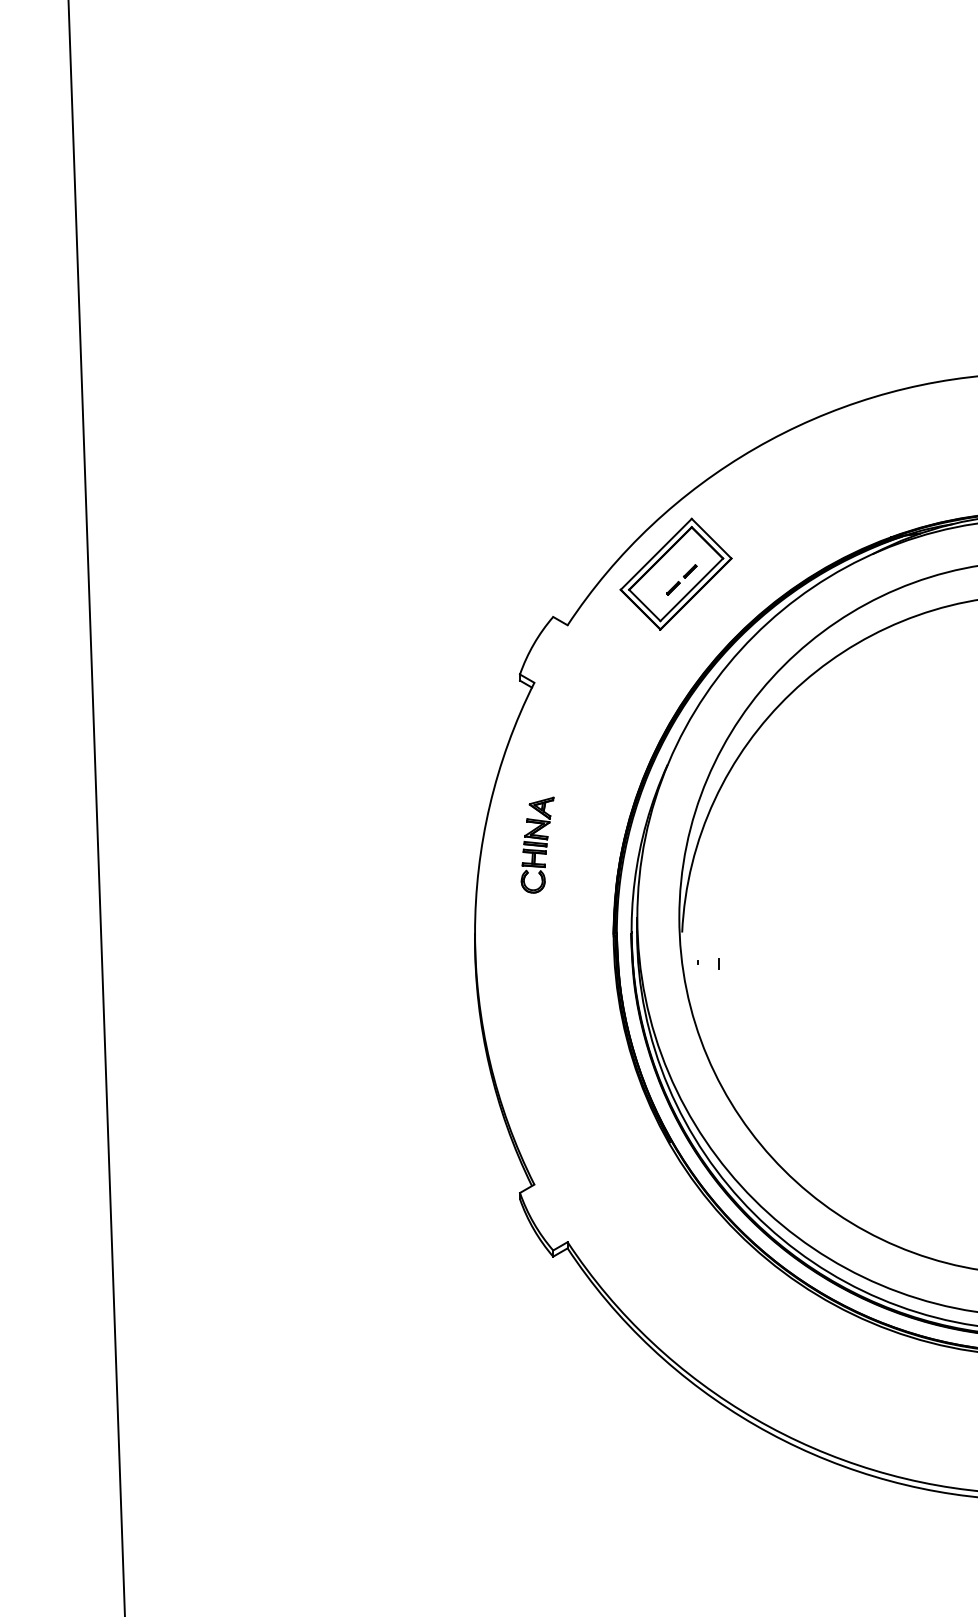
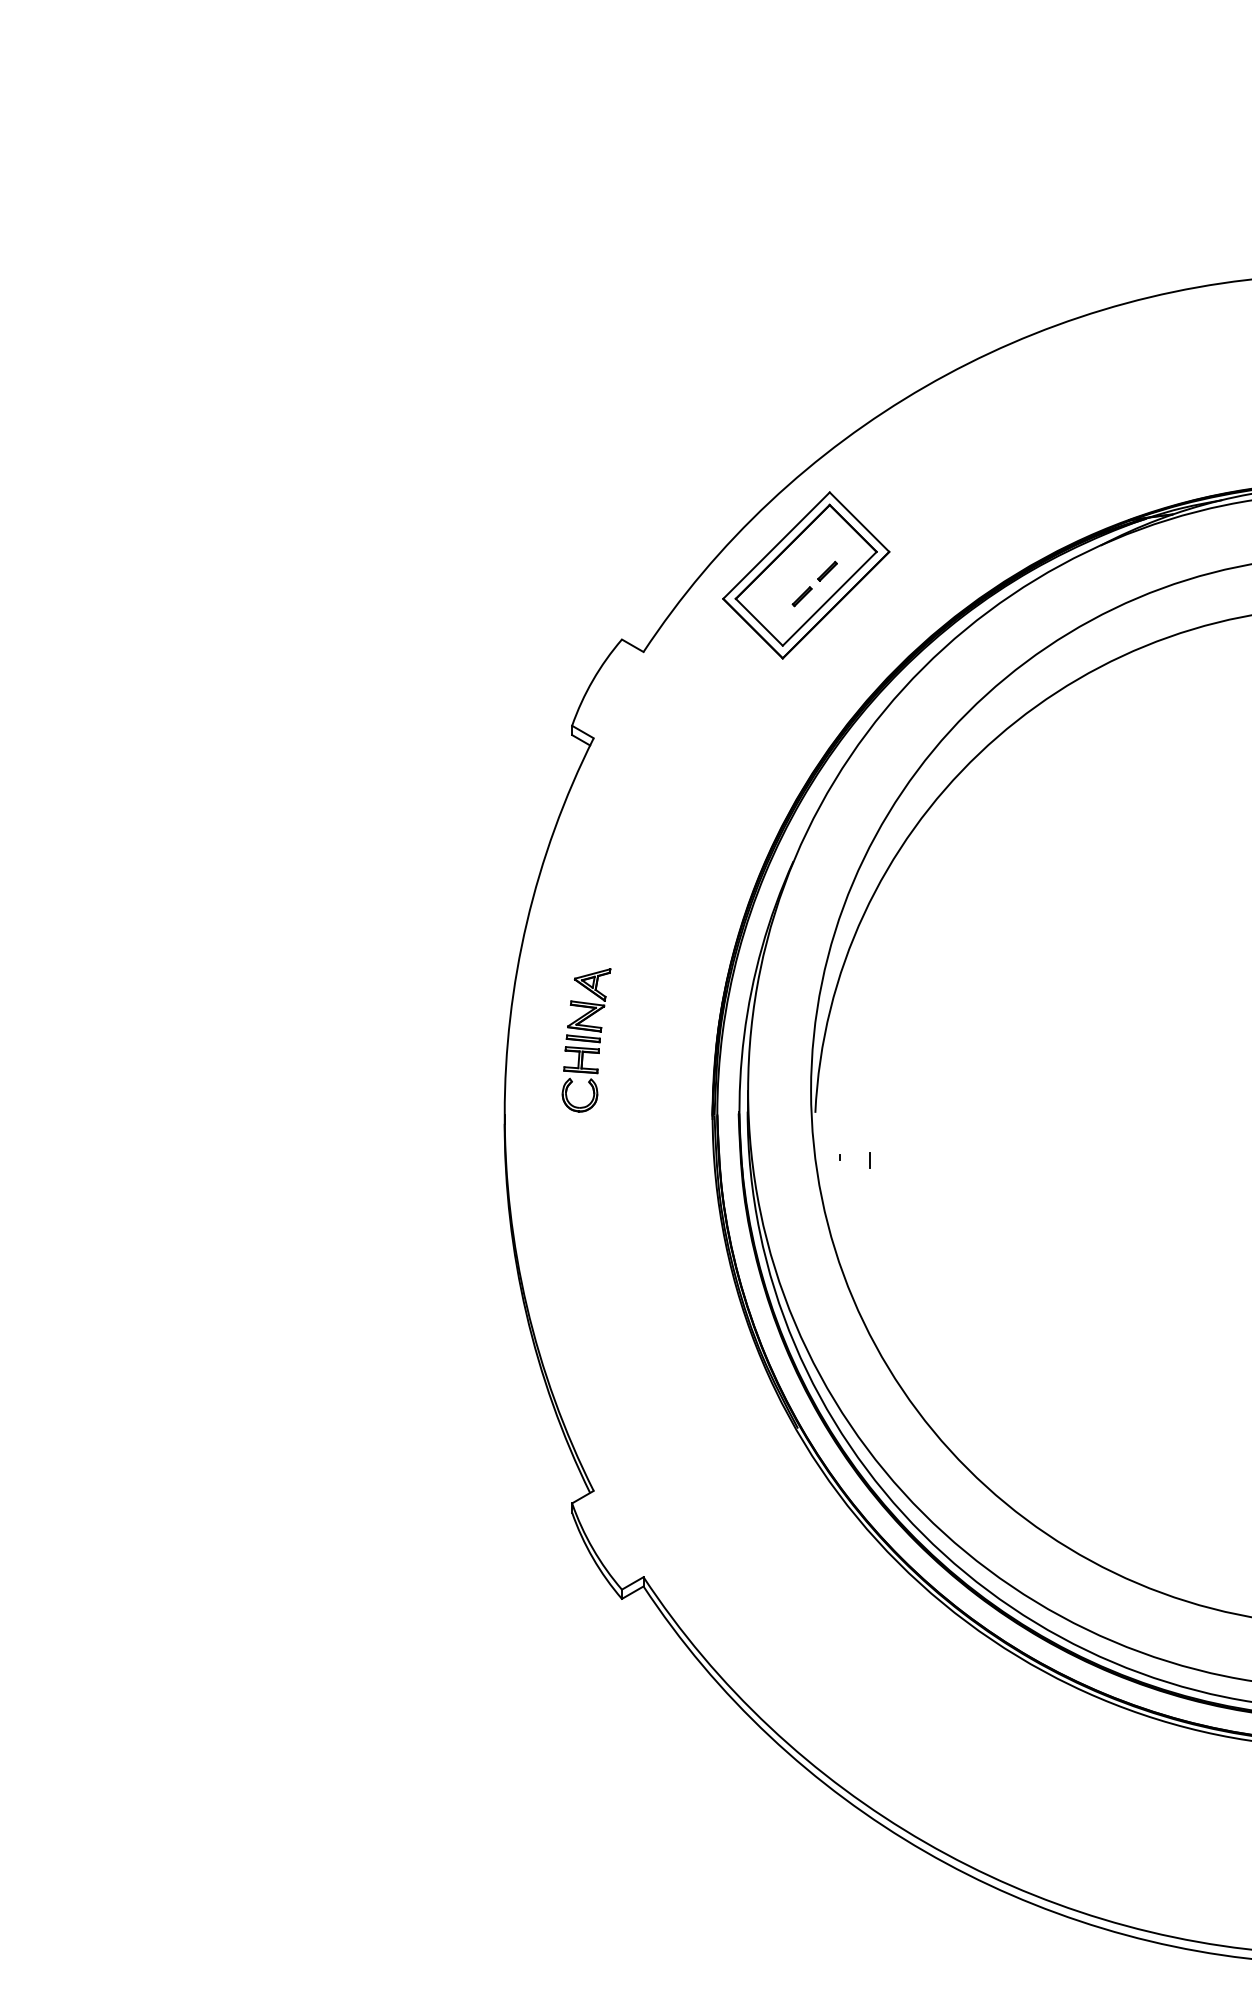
part: (537, 844) -> (586, 1039), moved

